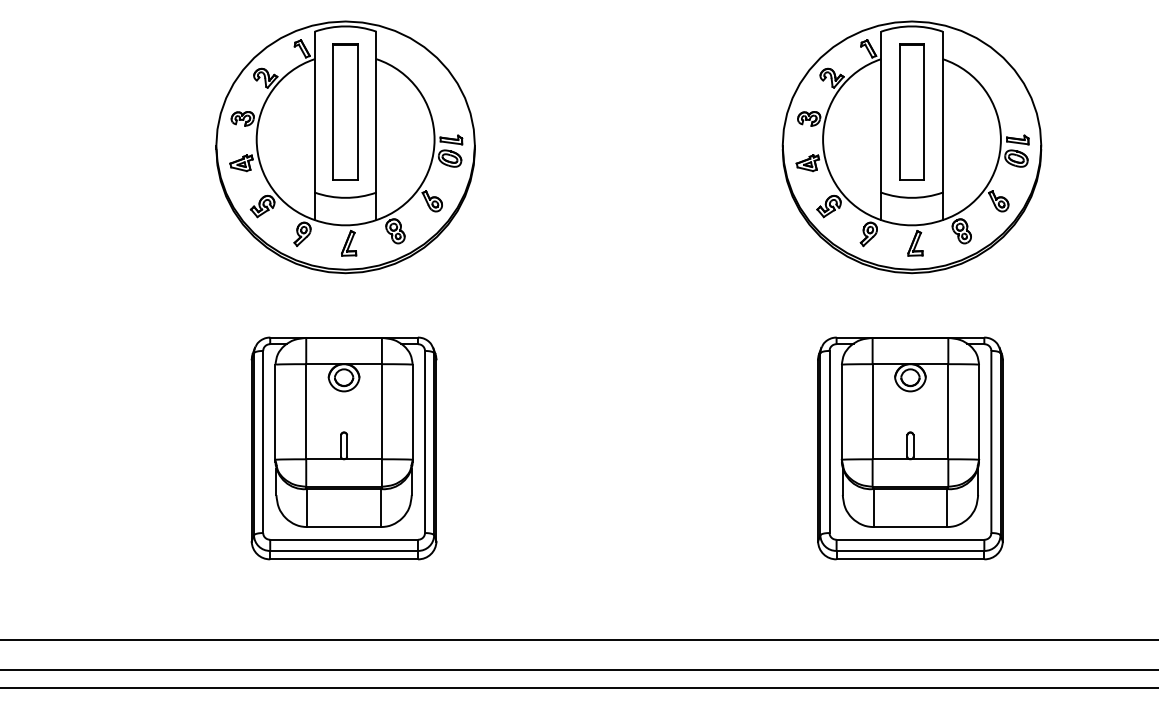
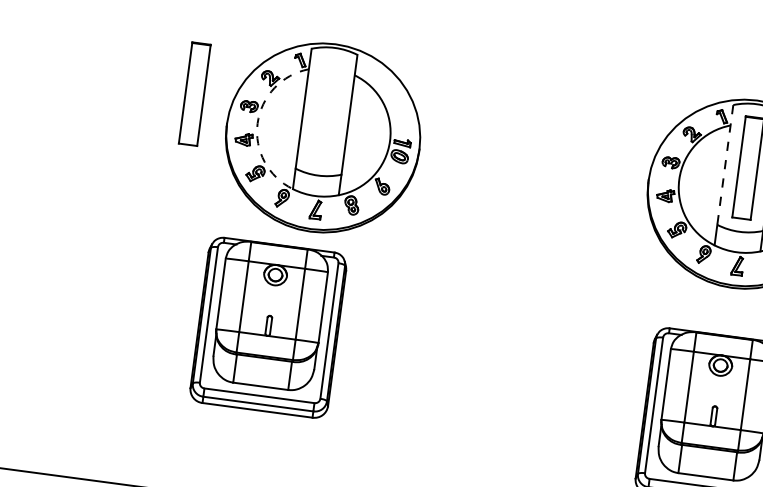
part: (345, 111) -> (194, 93), moved
line: (881, 112) -> (725, 165), solid -> dashed
arc: (256, 139) -> (257, 123), solid -> dashed
part: (343, 448) -> (268, 327), moved

